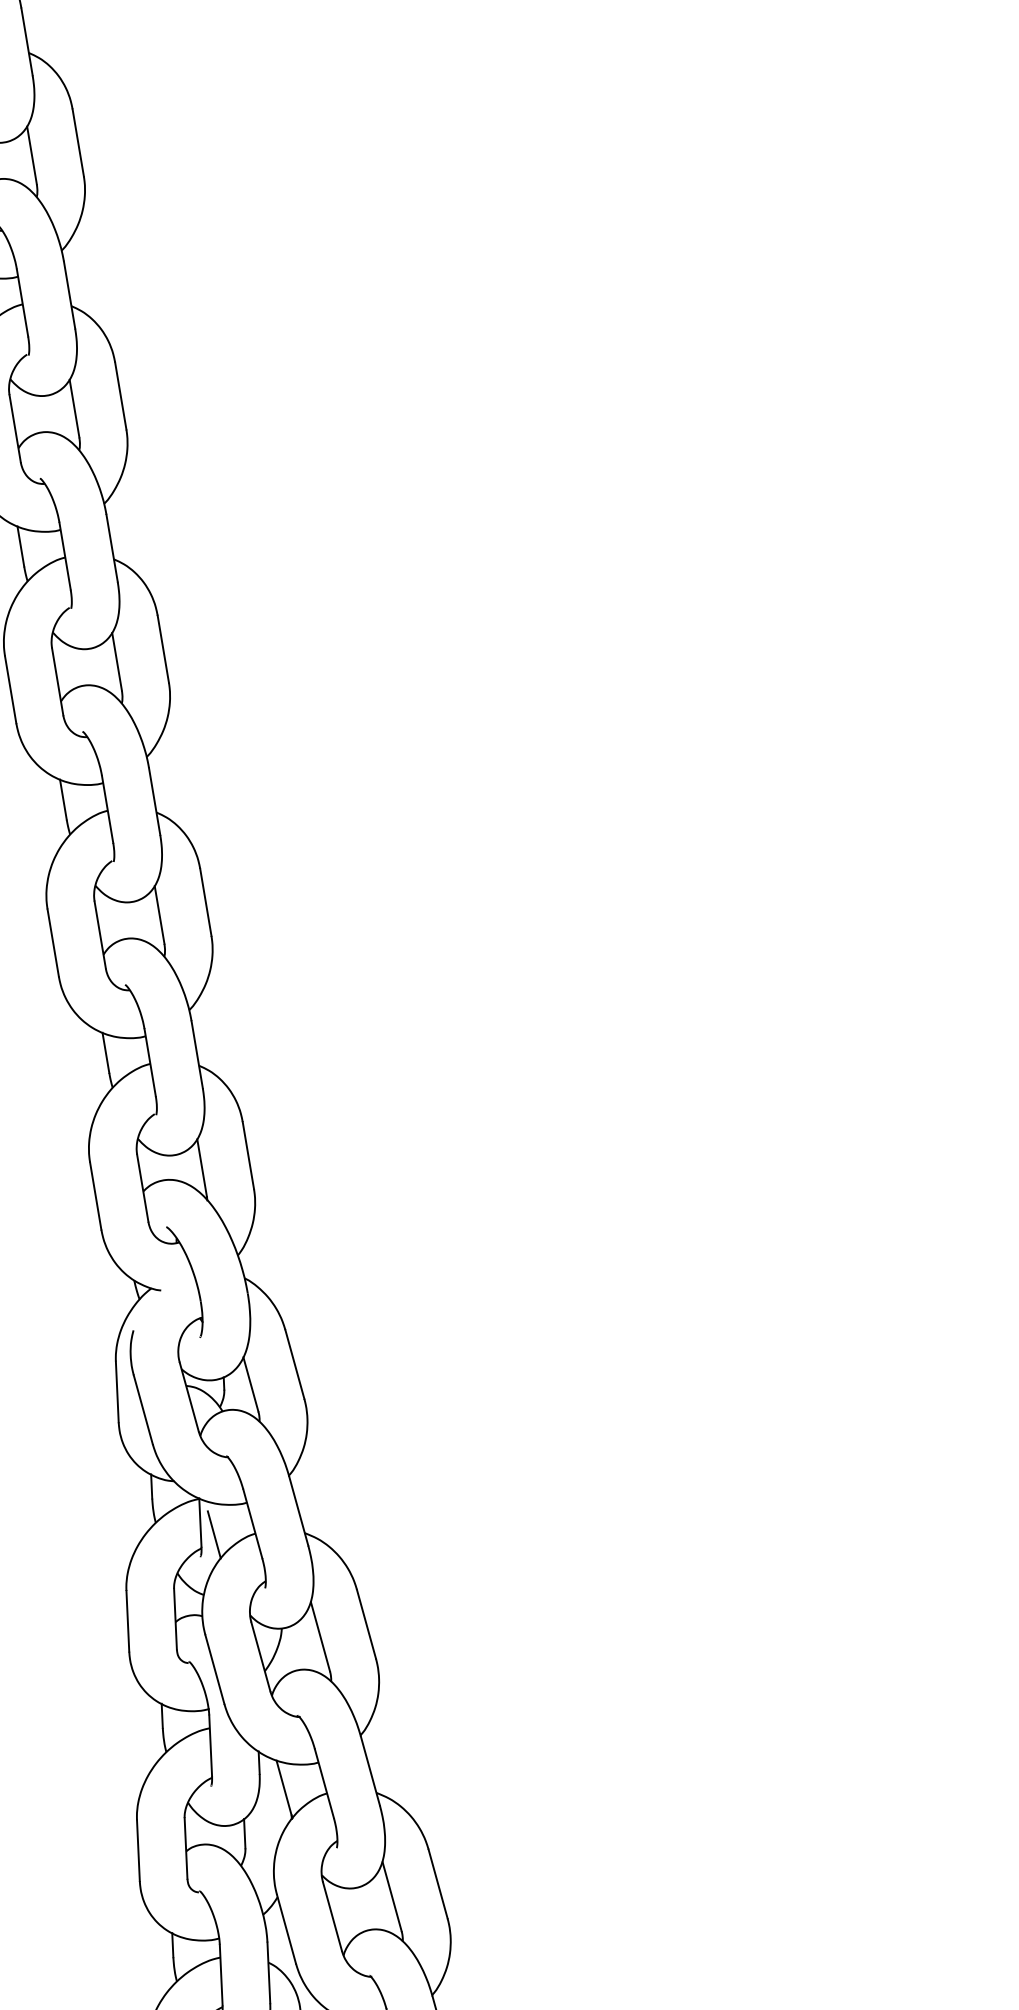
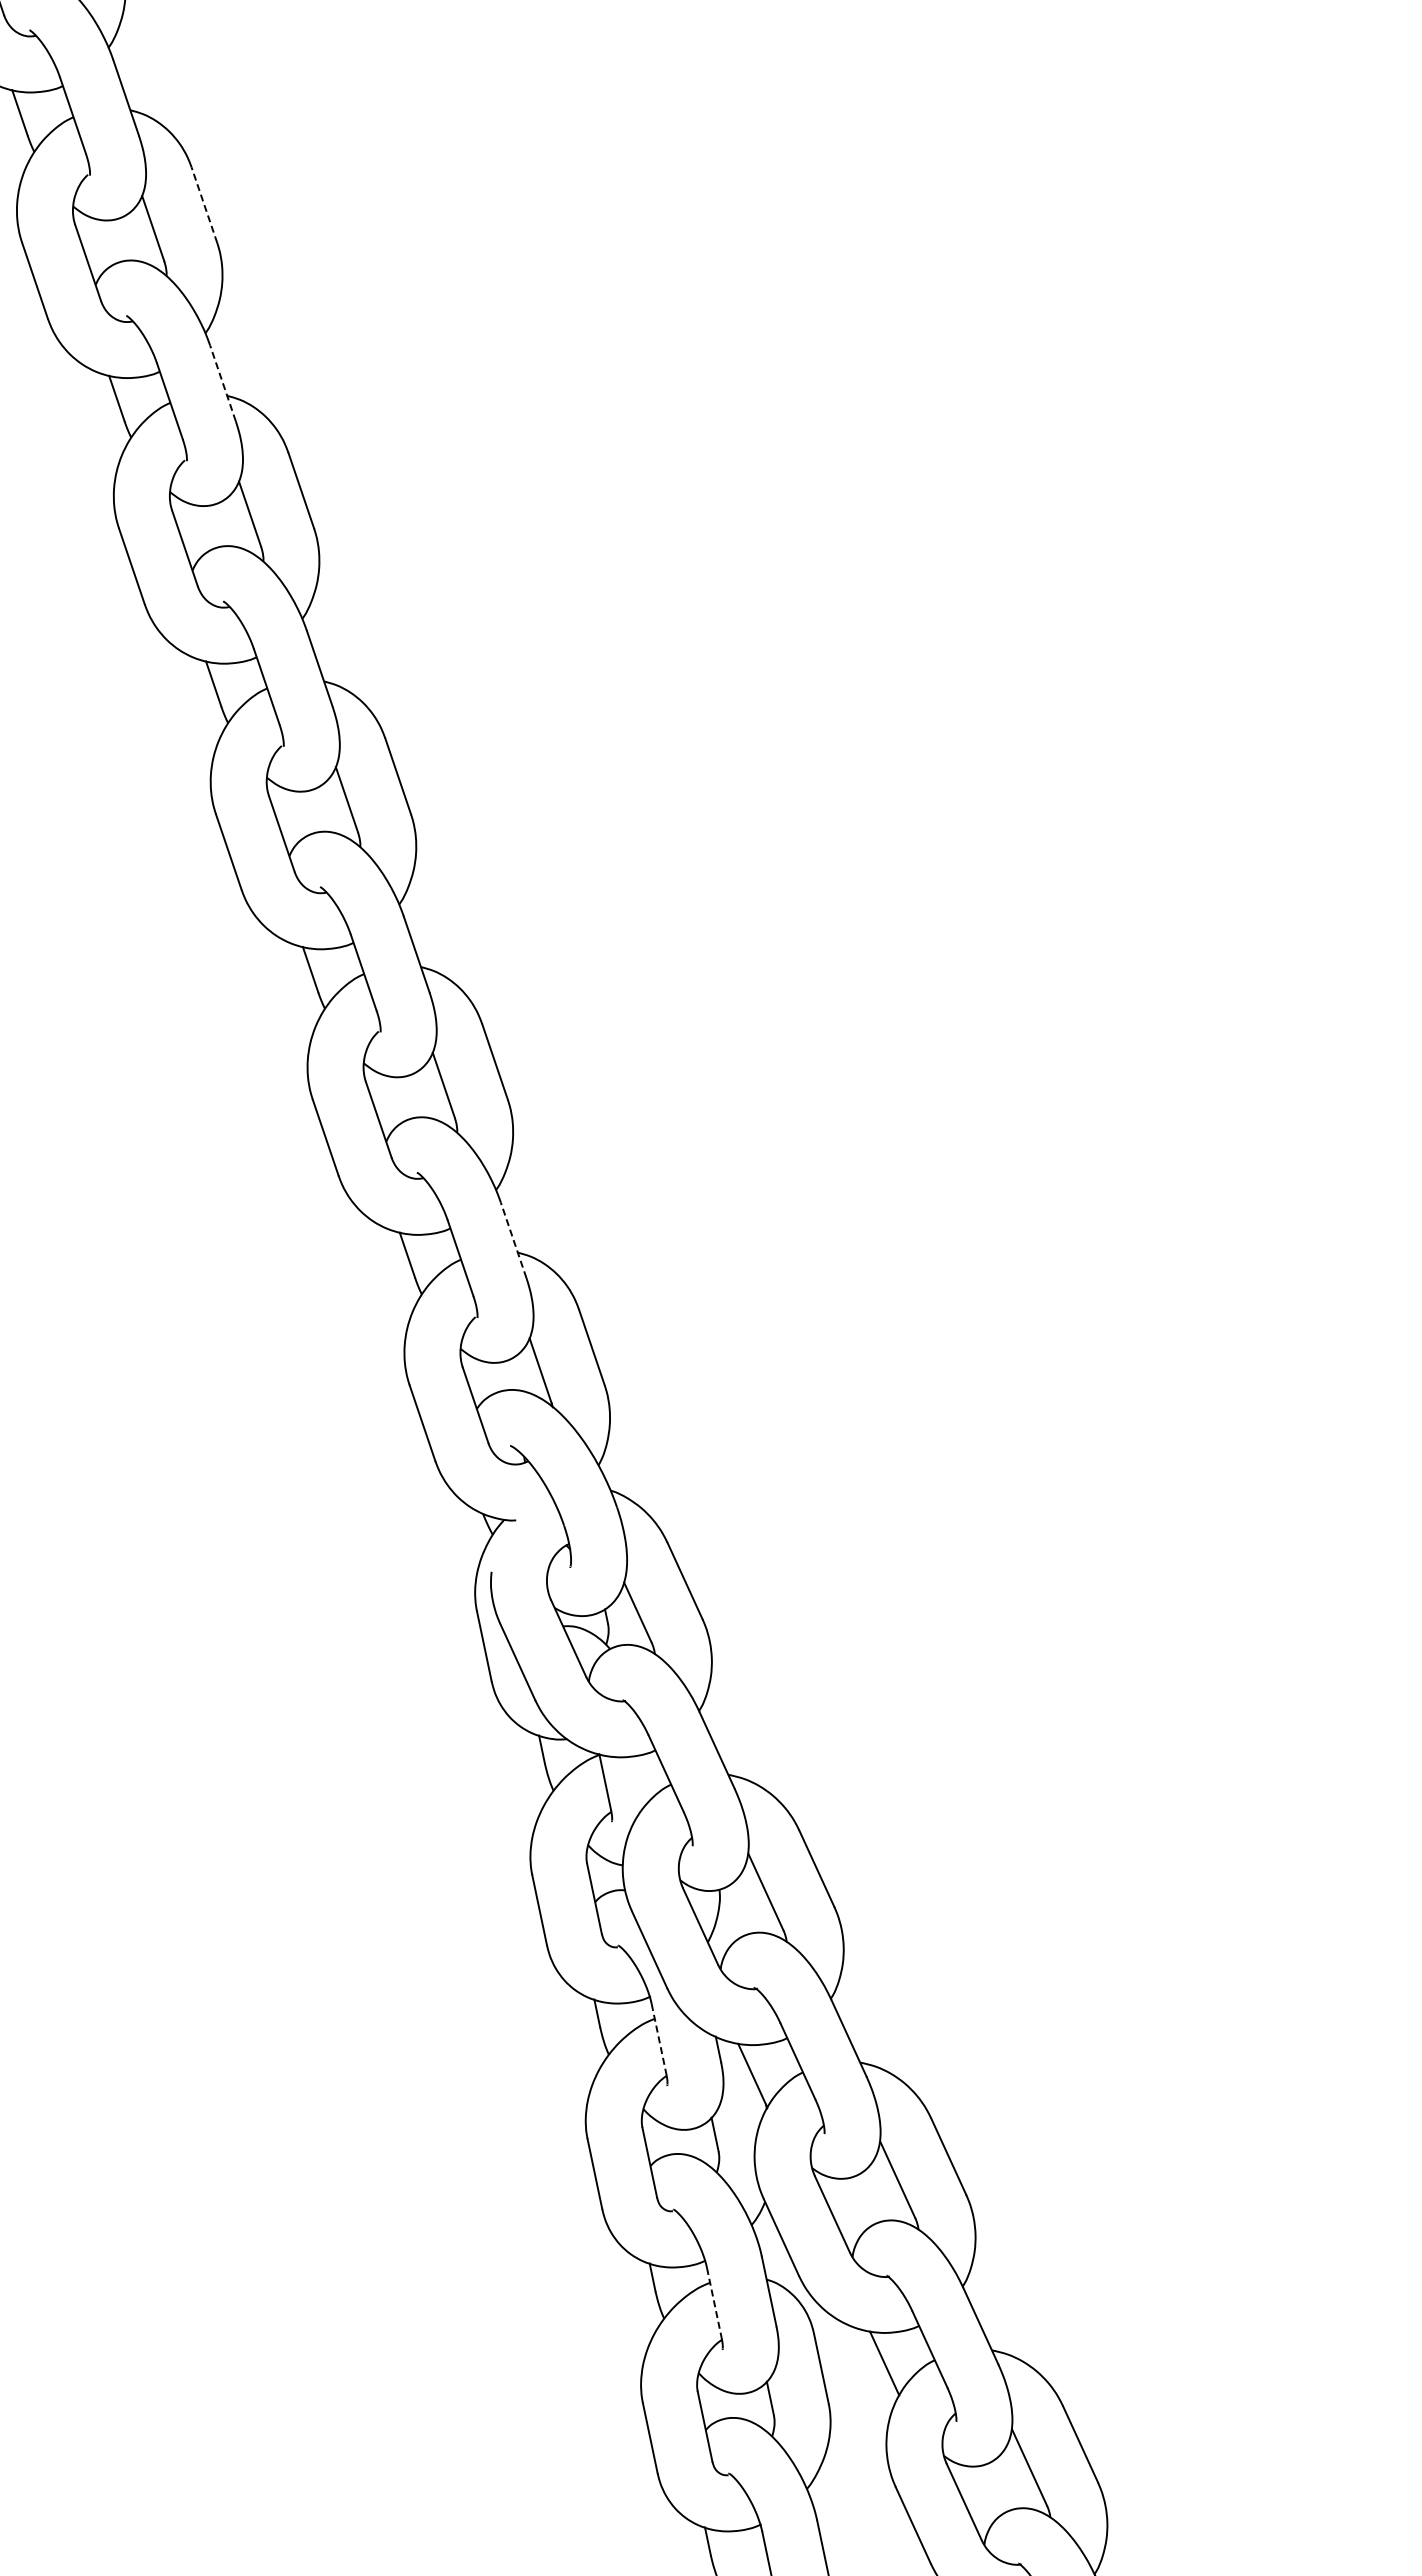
line: (78, 143) -> (204, 205), solid -> dashed
line: (69, 295) -> (222, 383), solid -> dashed
line: (197, 1054) -> (513, 1240), solid -> dashed
line: (214, 1534) -> (623, 1793), removed
line: (210, 1746) -> (659, 2039), solid -> dashed
line: (221, 1974) -> (714, 2302), solid -> dashed

